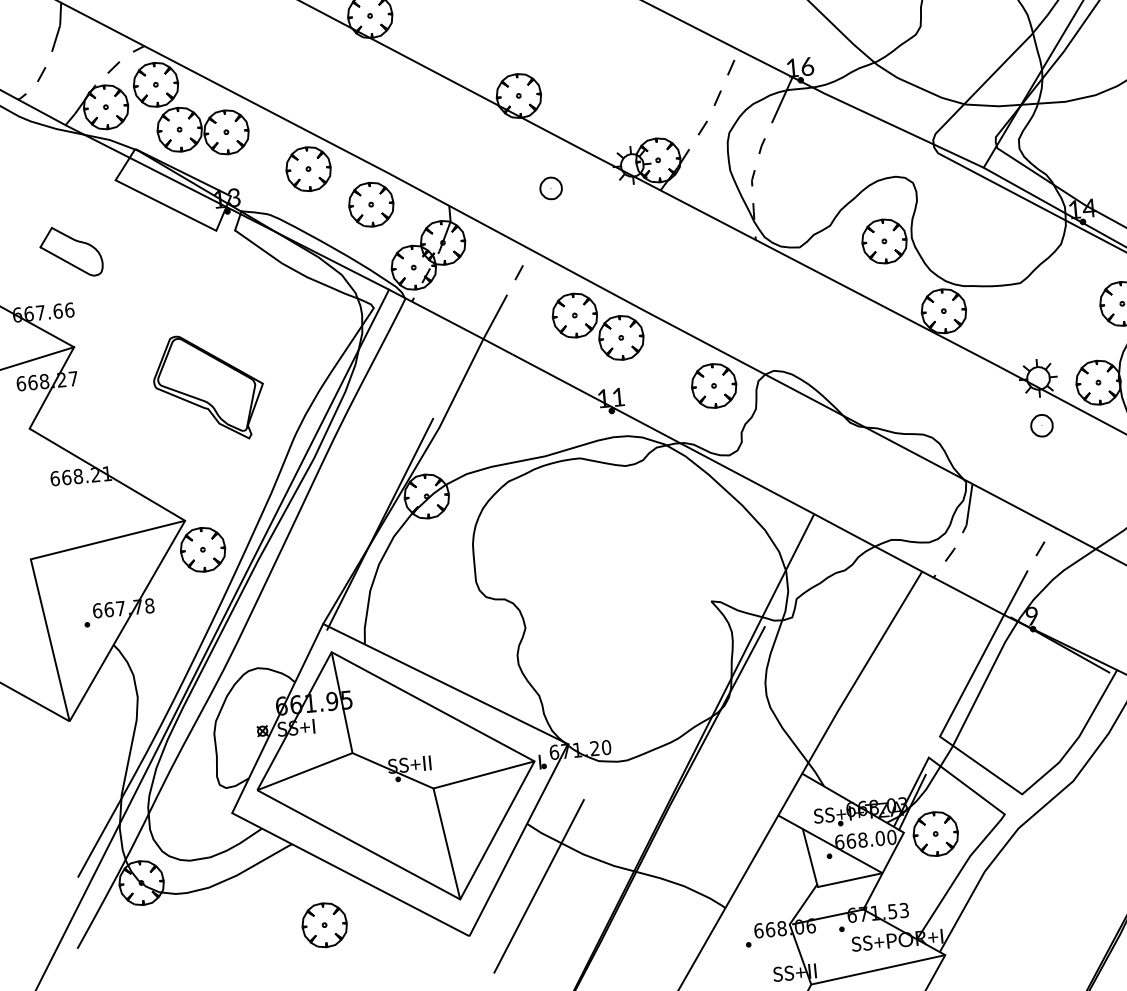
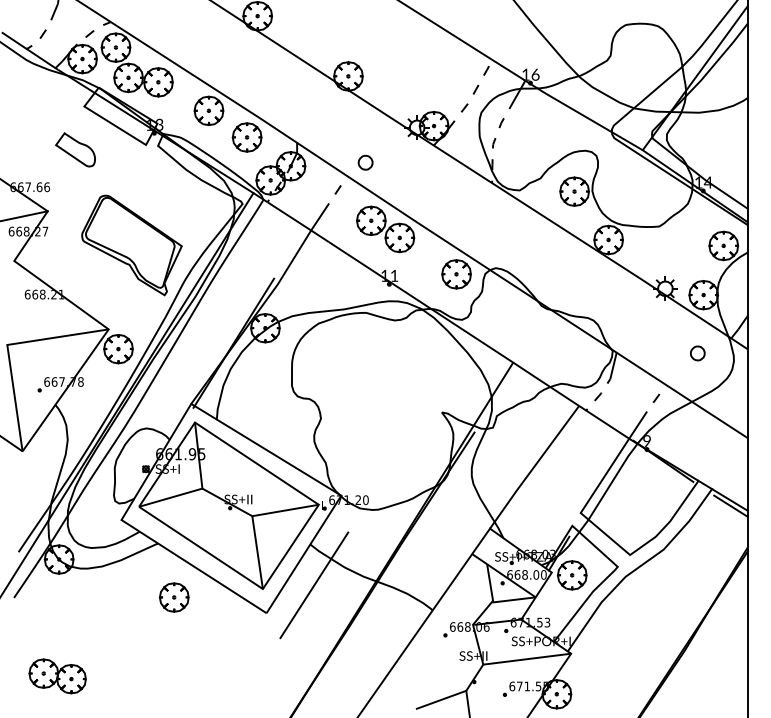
part: (550, 188) -> (365, 162), moved
part: (71, 251) -> (75, 149), moved
part: (208, 388) -> (131, 245), size x1.43
part: (1041, 425) -> (697, 353), moved

